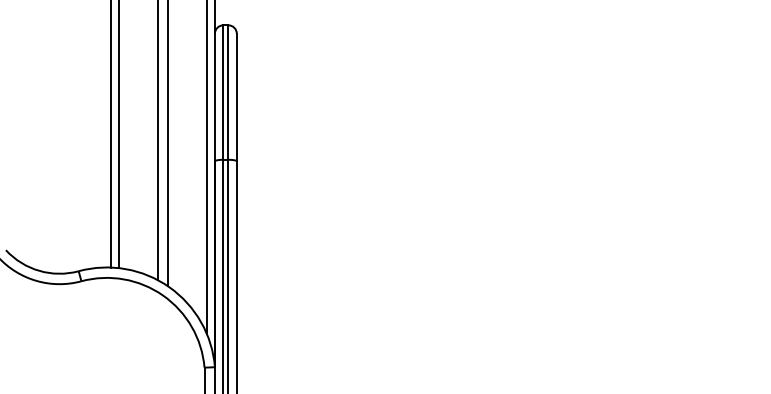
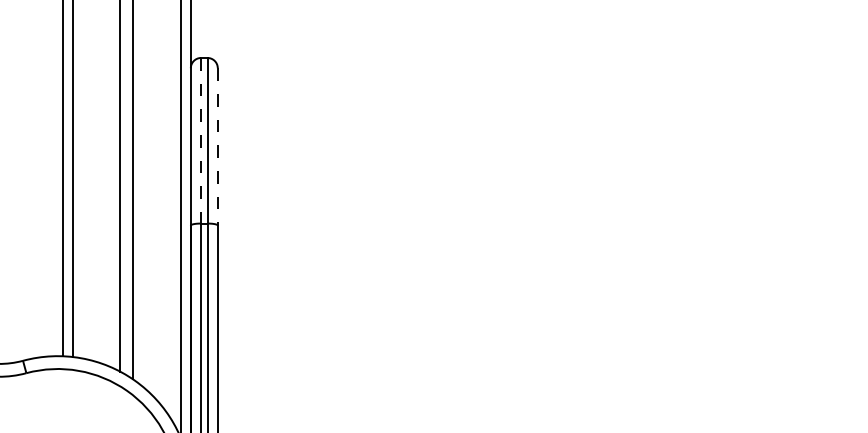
line: (223, 93) -> (201, 141), solid -> dashed
line: (236, 97) -> (217, 146), solid -> dashed

